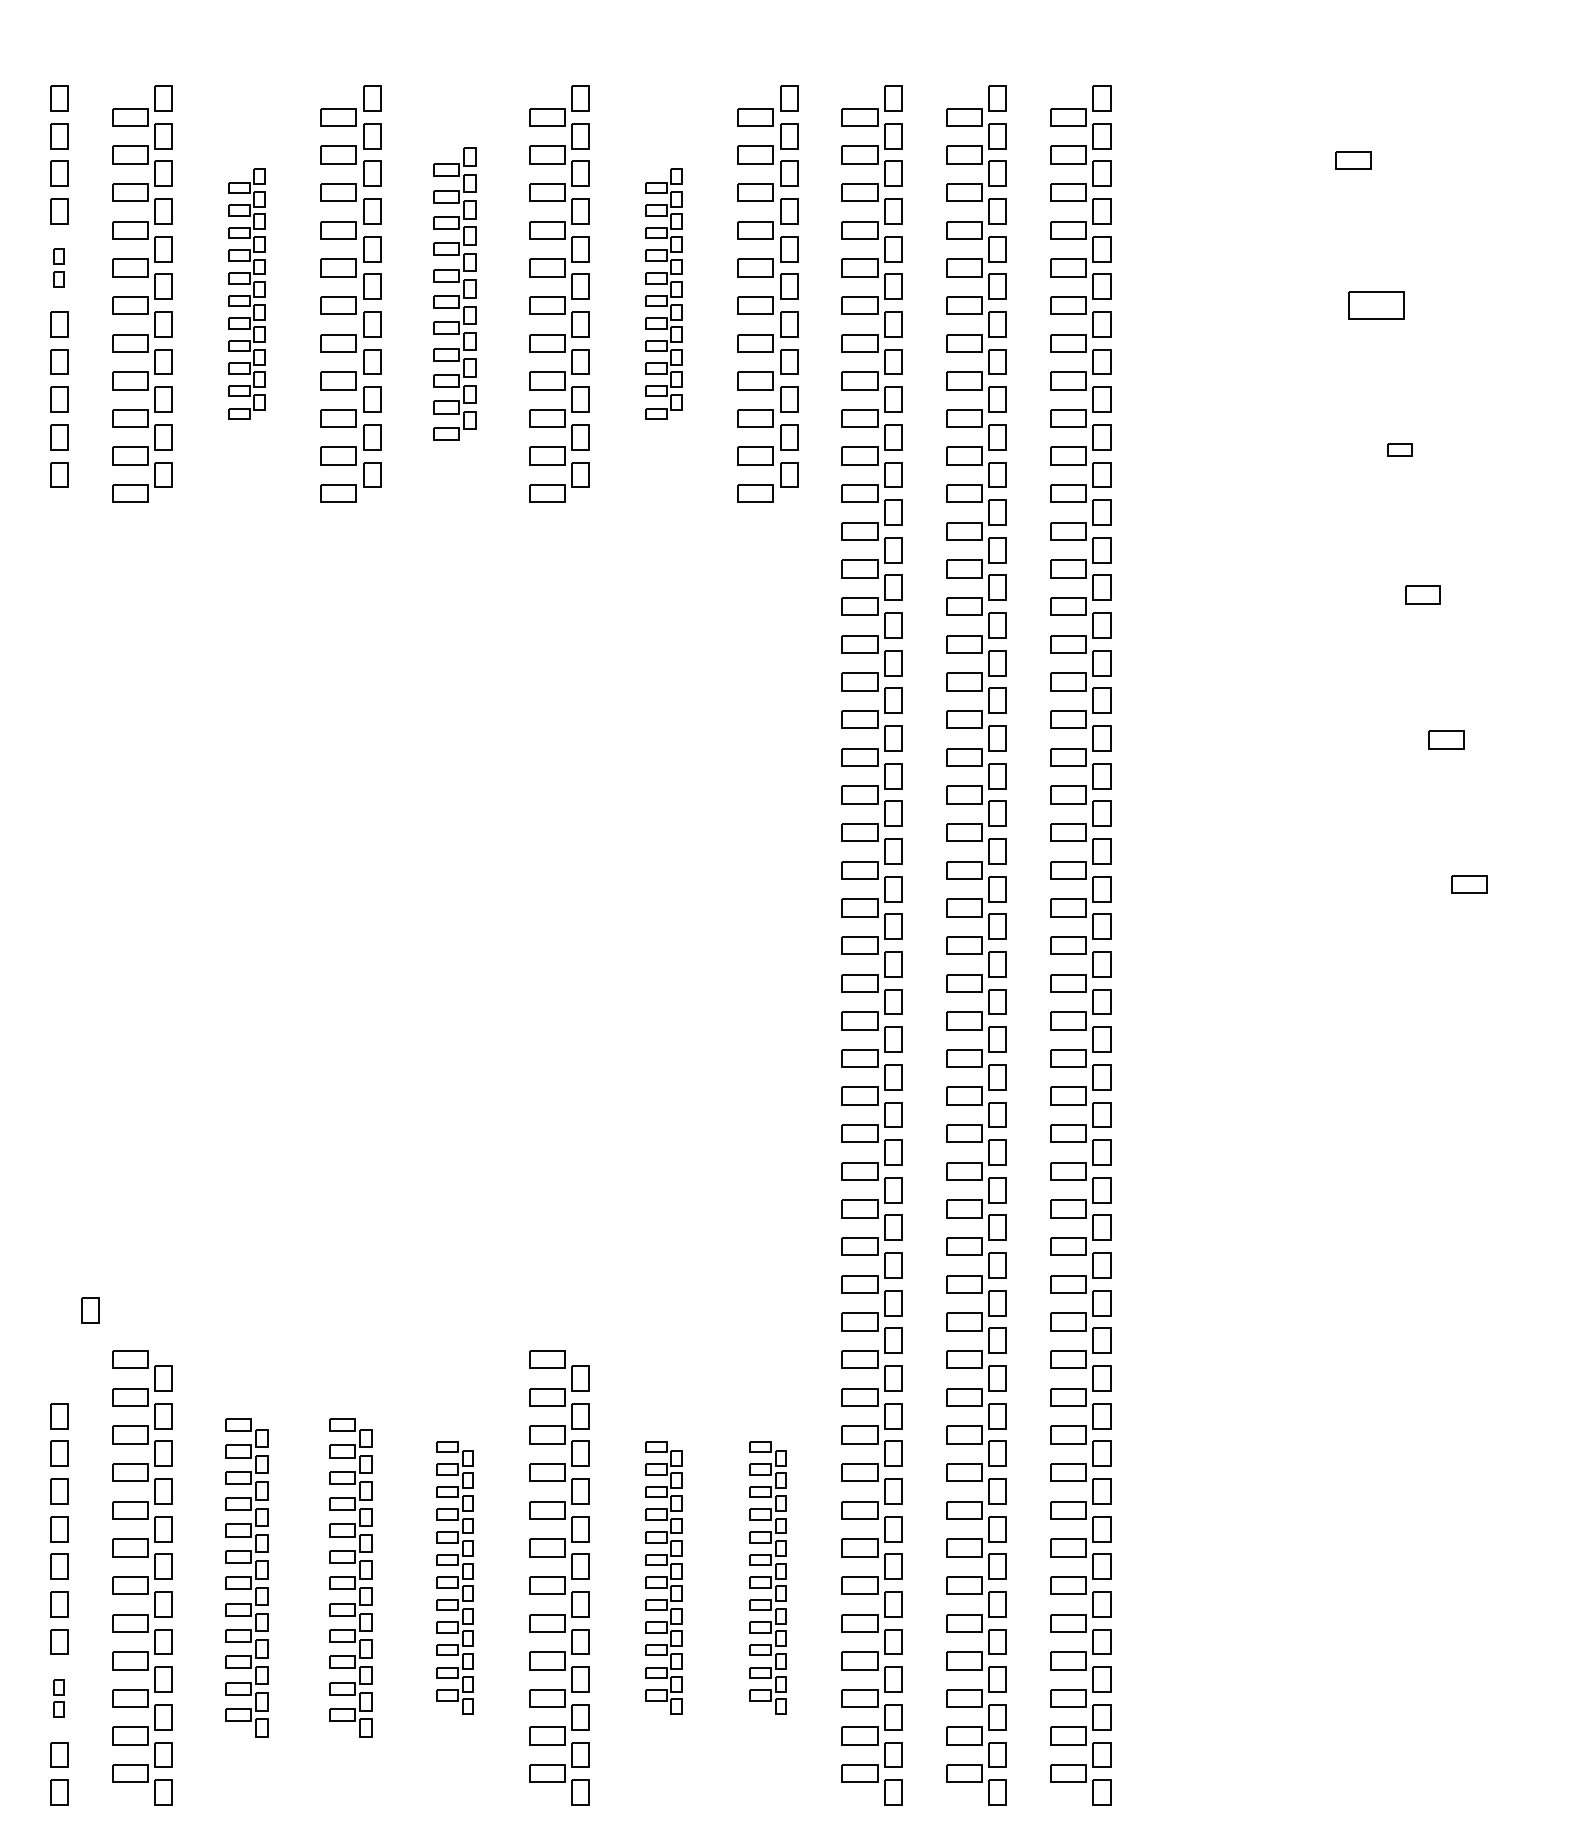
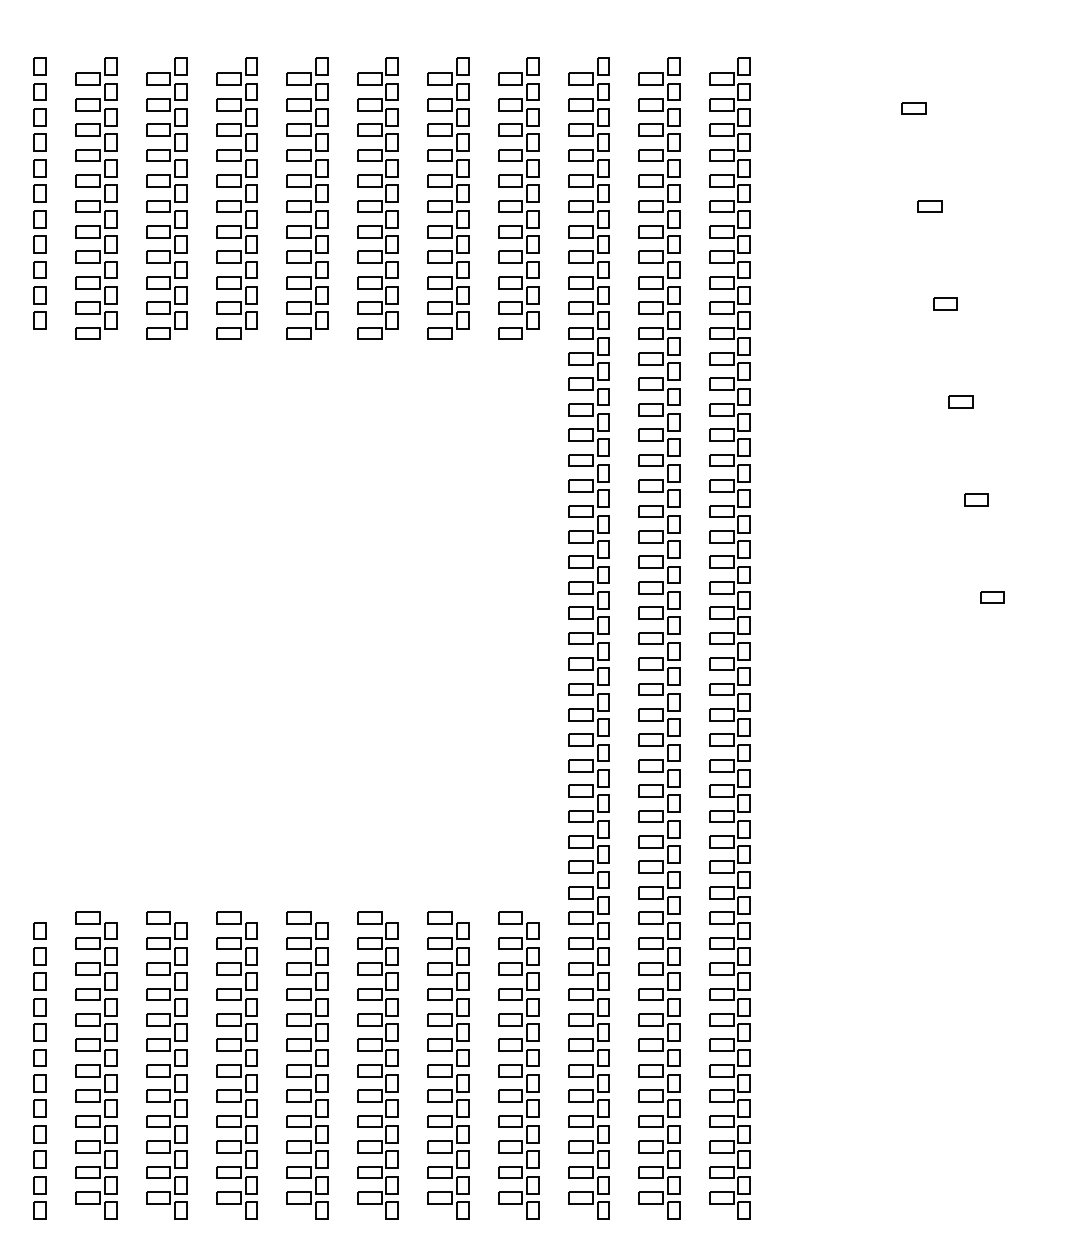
part: (58, 267) -> (39, 180), size x1.67
part: (246, 293) -> (166, 198), size x1.67
part: (455, 293) -> (307, 198), size x1.43
part: (663, 293) -> (448, 198), size x1.67
part: (1376, 305) -> (929, 206), size x0.62
part: (1399, 449) -> (945, 303), size x1.43
part: (89, 1309) -> (39, 930), moved
part: (246, 1577) -> (166, 1065), size x1.43
part: (350, 1577) -> (236, 1065), size x1.43
part: (455, 1577) -> (307, 1065), size x1.67
part: (663, 1577) -> (448, 1065), size x1.67
part: (767, 1577) -> (518, 1065), size x1.67
part: (58, 1697) -> (39, 1146), size x1.67

